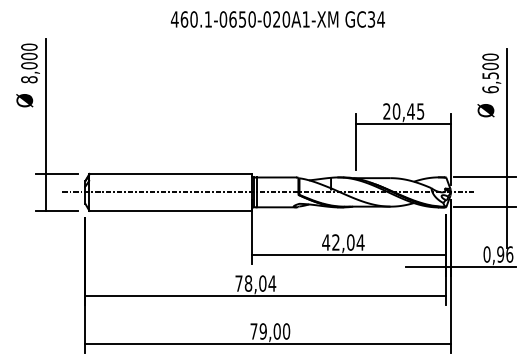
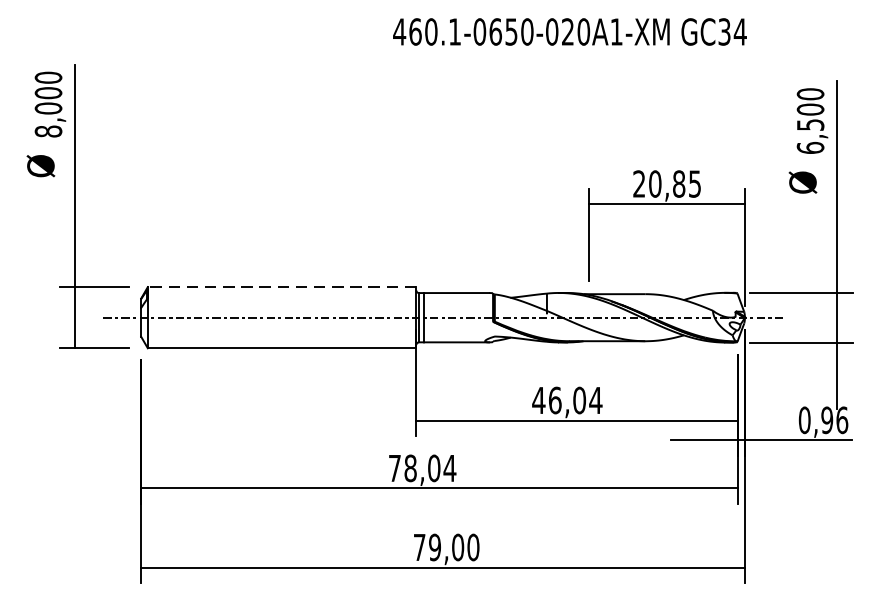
text: (277, 19) -> (569, 32), moved
text: (410, 111) -> (678, 184), 20,45 -> 20,85
line: (170, 173) -> (281, 286), solid -> dashed
text: (335, 242) -> (554, 400), 42,04 -> 46,04

